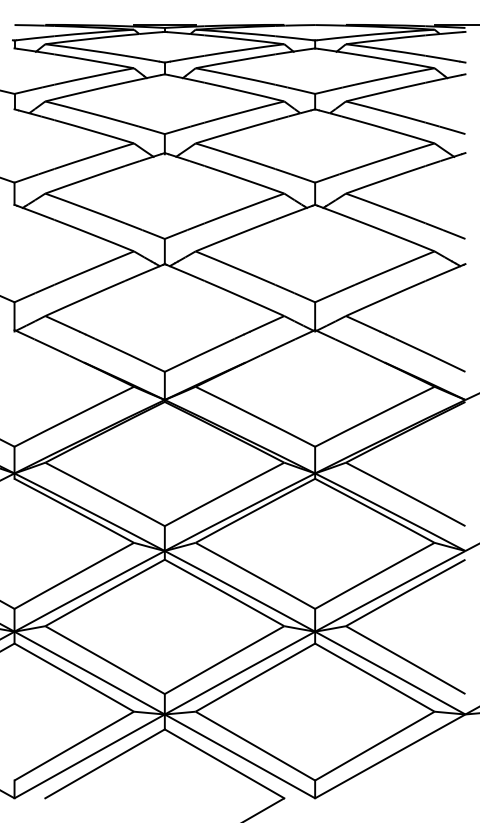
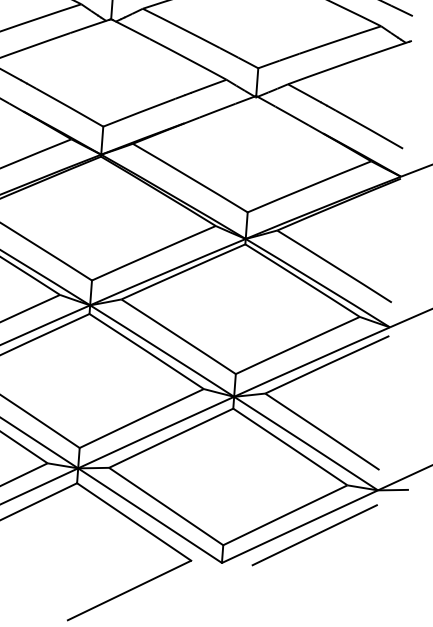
line: (405, 763) -> (314, 534), added

